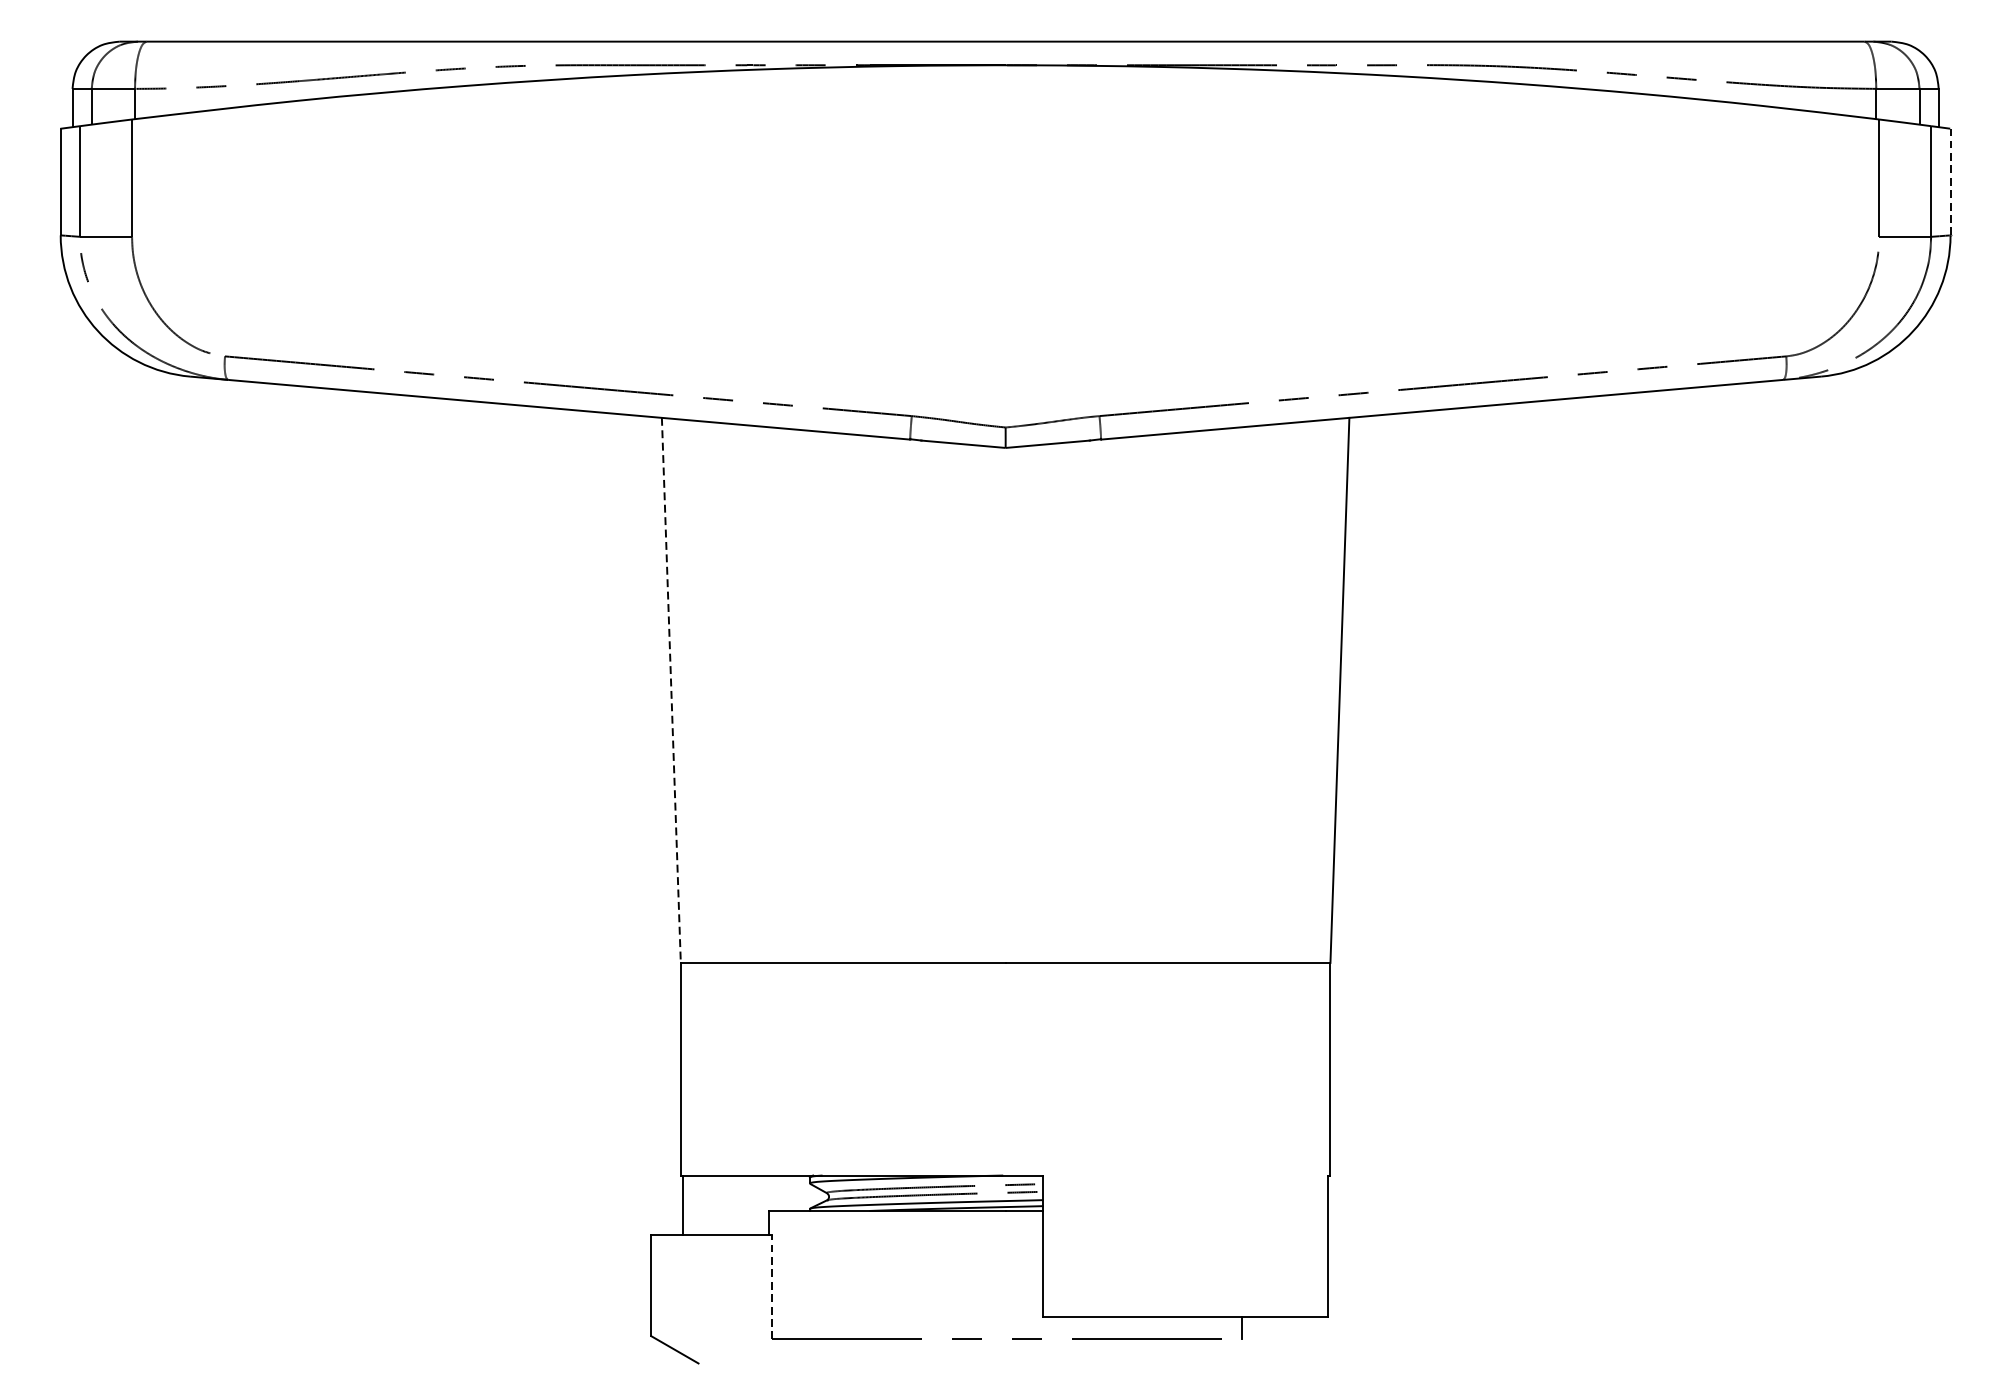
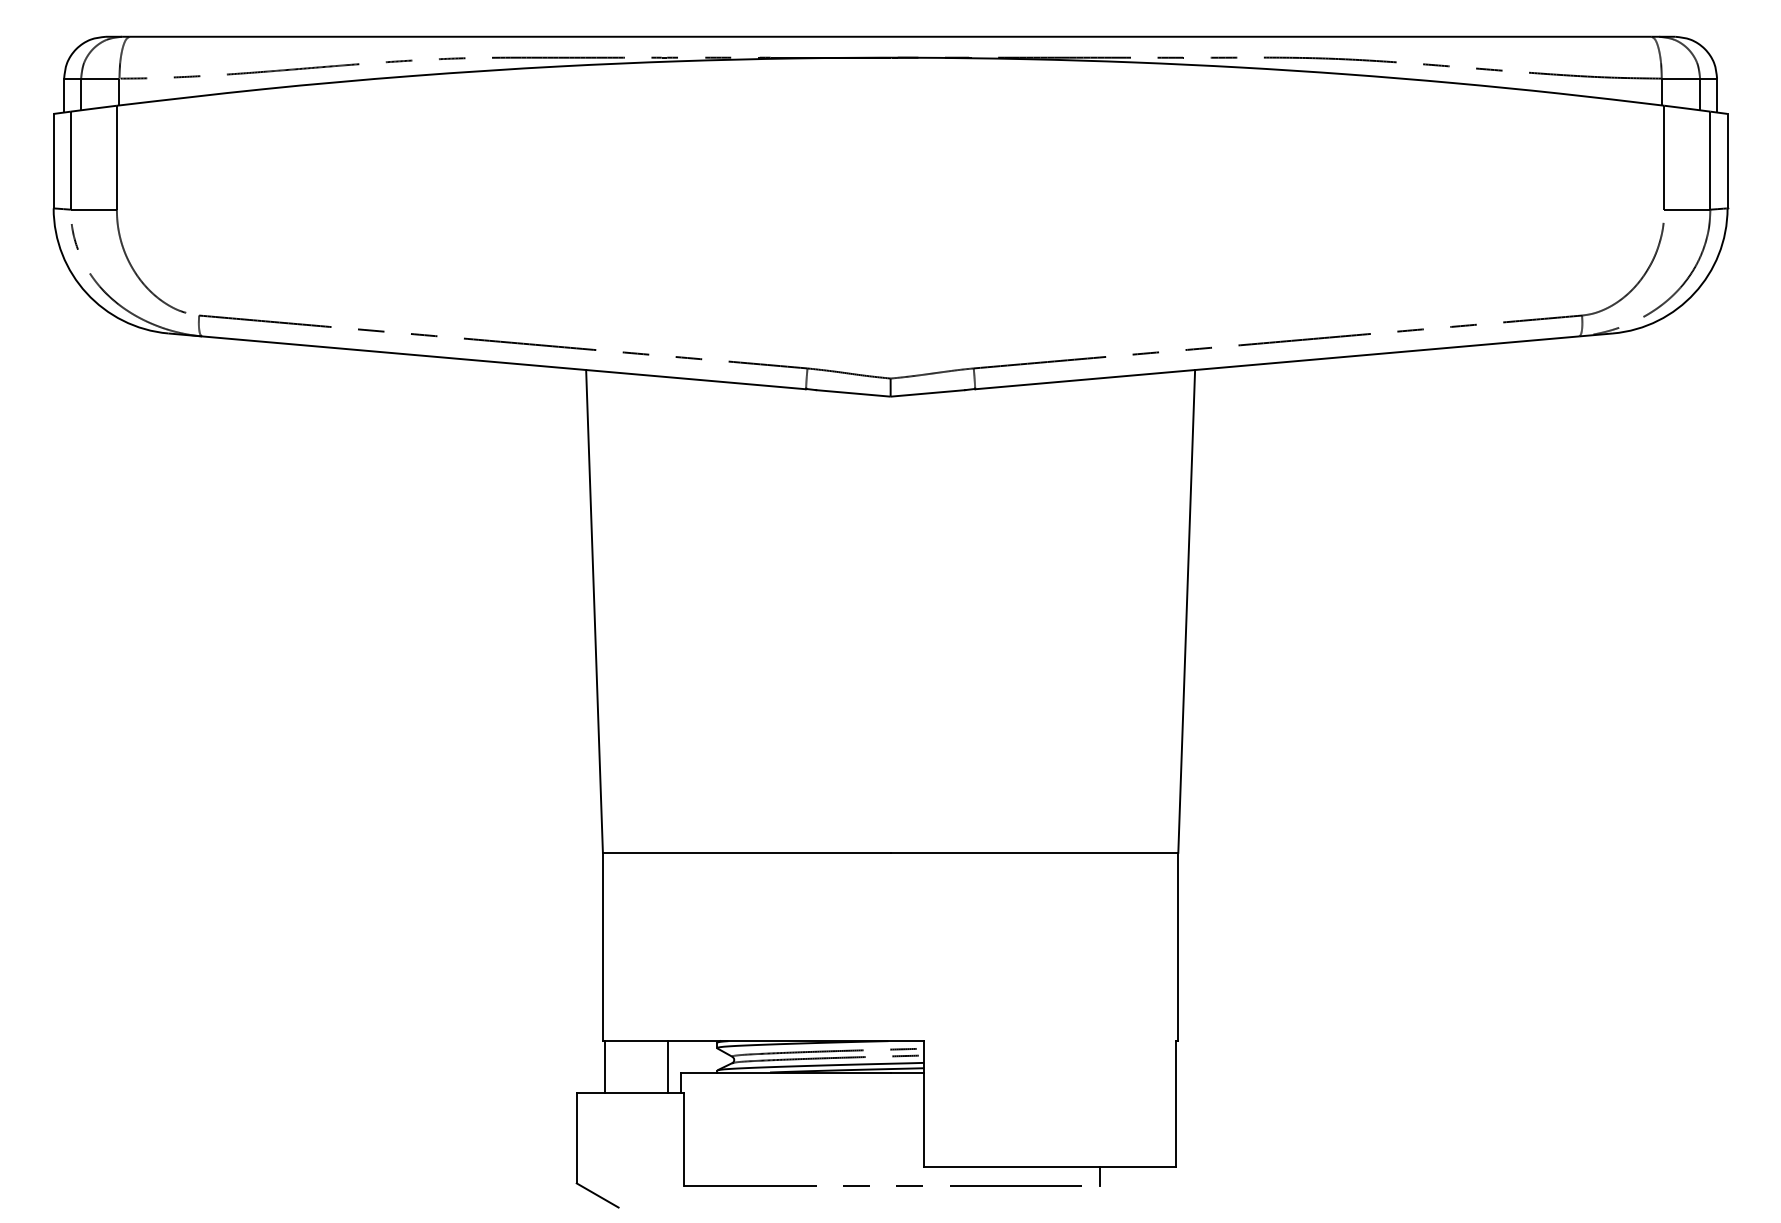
line: (1950, 181) -> (1727, 160), dashed -> solid
line: (671, 690) -> (594, 611), dashed -> solid
line: (754, 1205) -> (668, 1067), added
line: (771, 1286) -> (683, 1139), dashed -> solid

